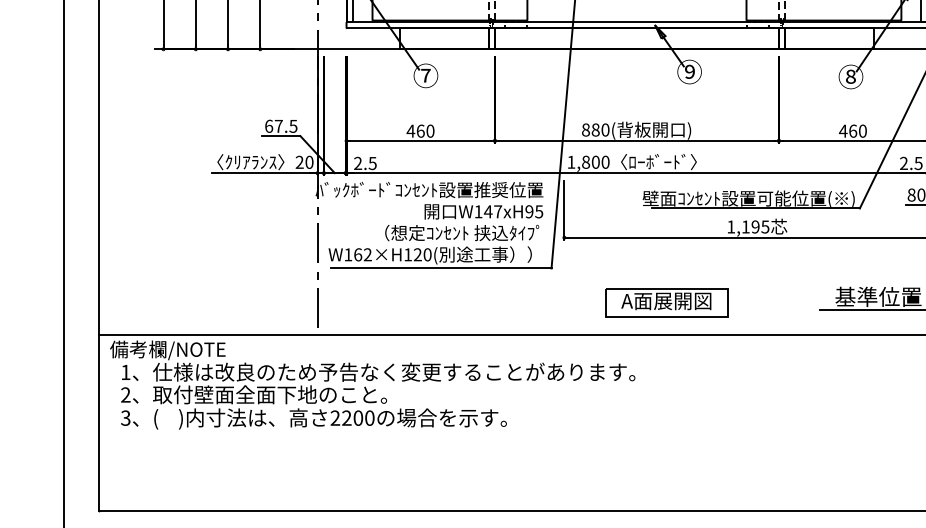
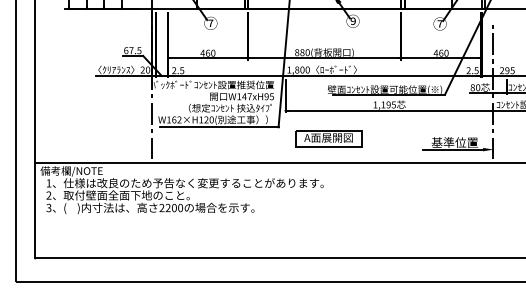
text: (849, 76) -> (439, 23), ⑧ -> ⑦
part: (666, 302) -> (328, 138), moved

